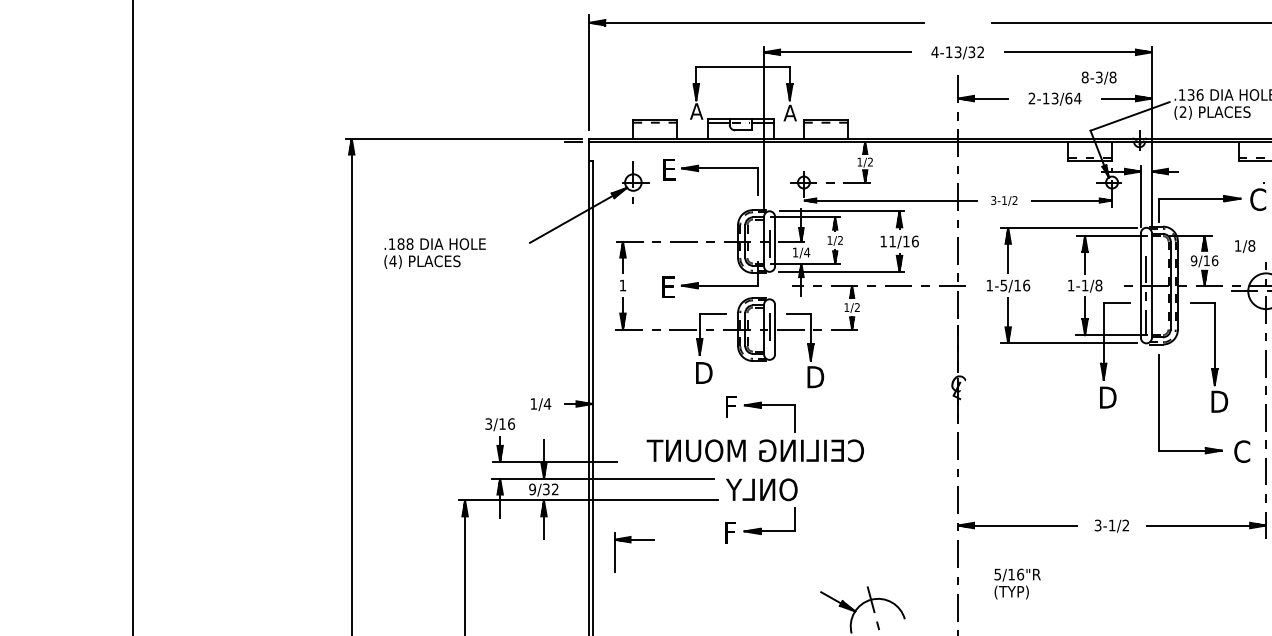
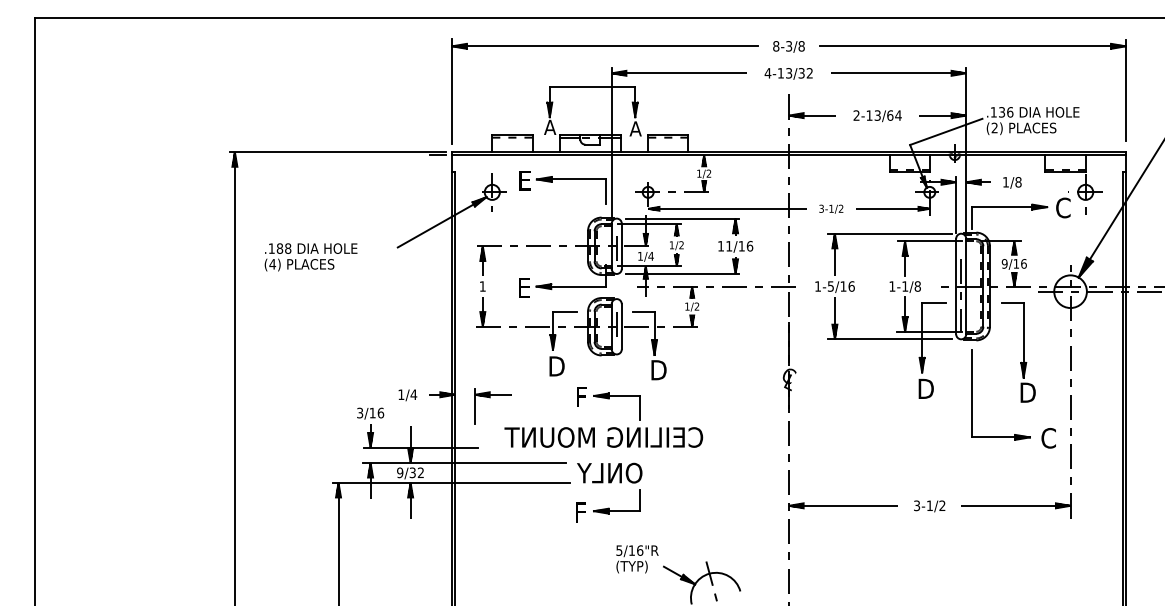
text: (1098, 77) -> (788, 46), moved
text: (1245, 246) -> (1012, 182), moved
part: (631, 543) -> (490, 398), moved
text: (1017, 584) -> (637, 559), moved

